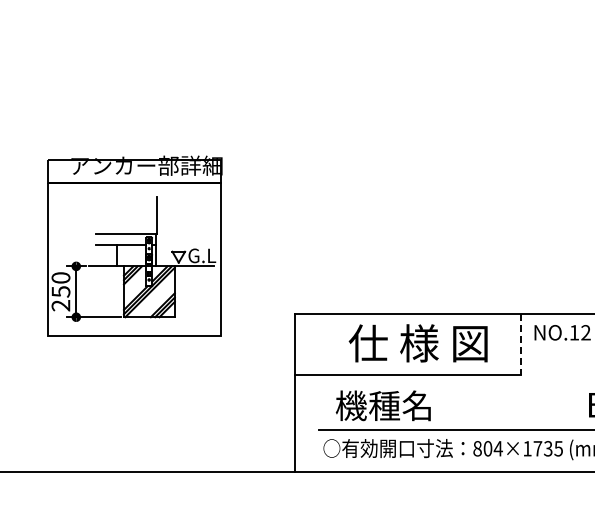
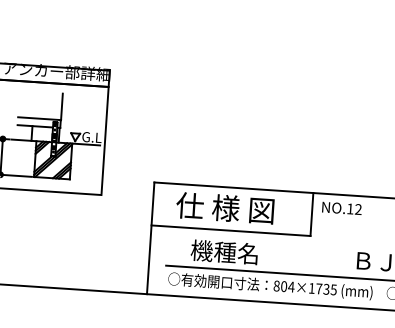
text: (417, 343) -> (224, 208), moved
line: (520, 344) -> (311, 214), dashed -> solid
text: (382, 405) -> (223, 252), moved

